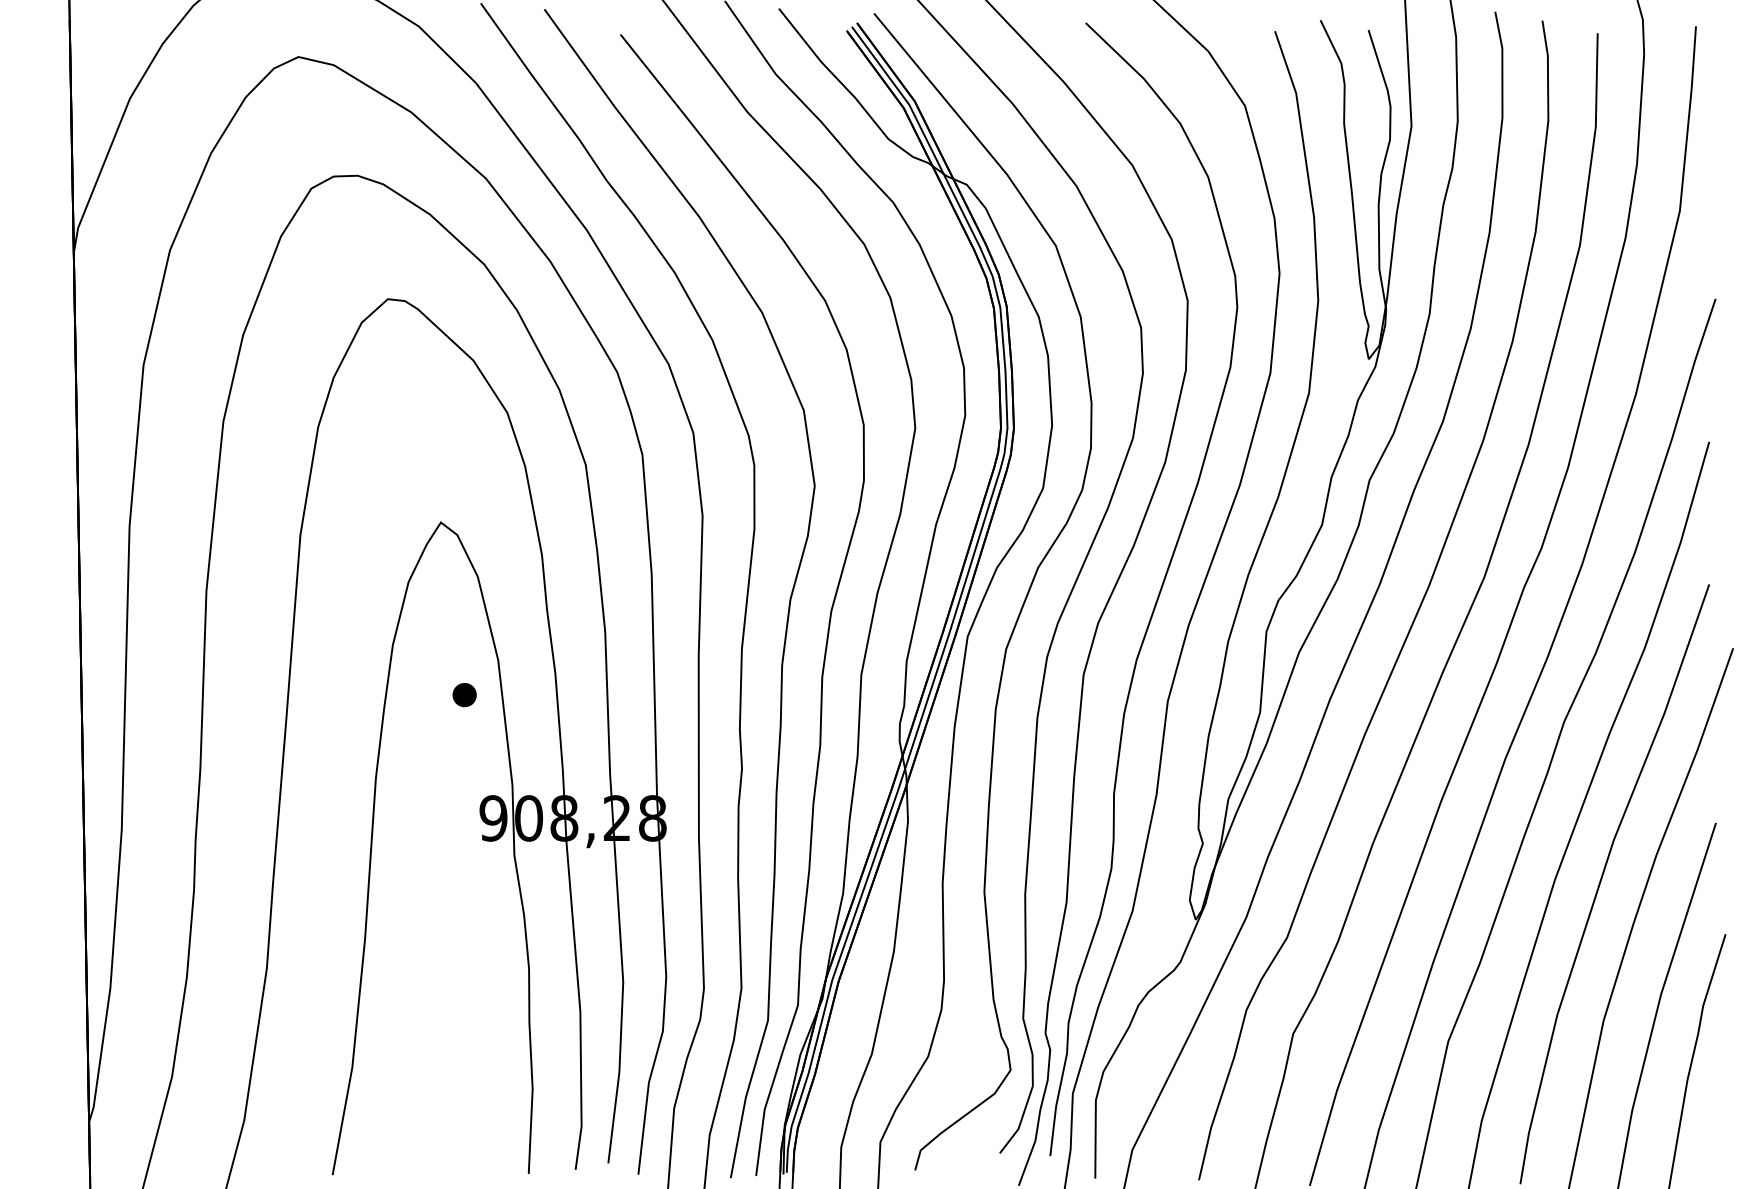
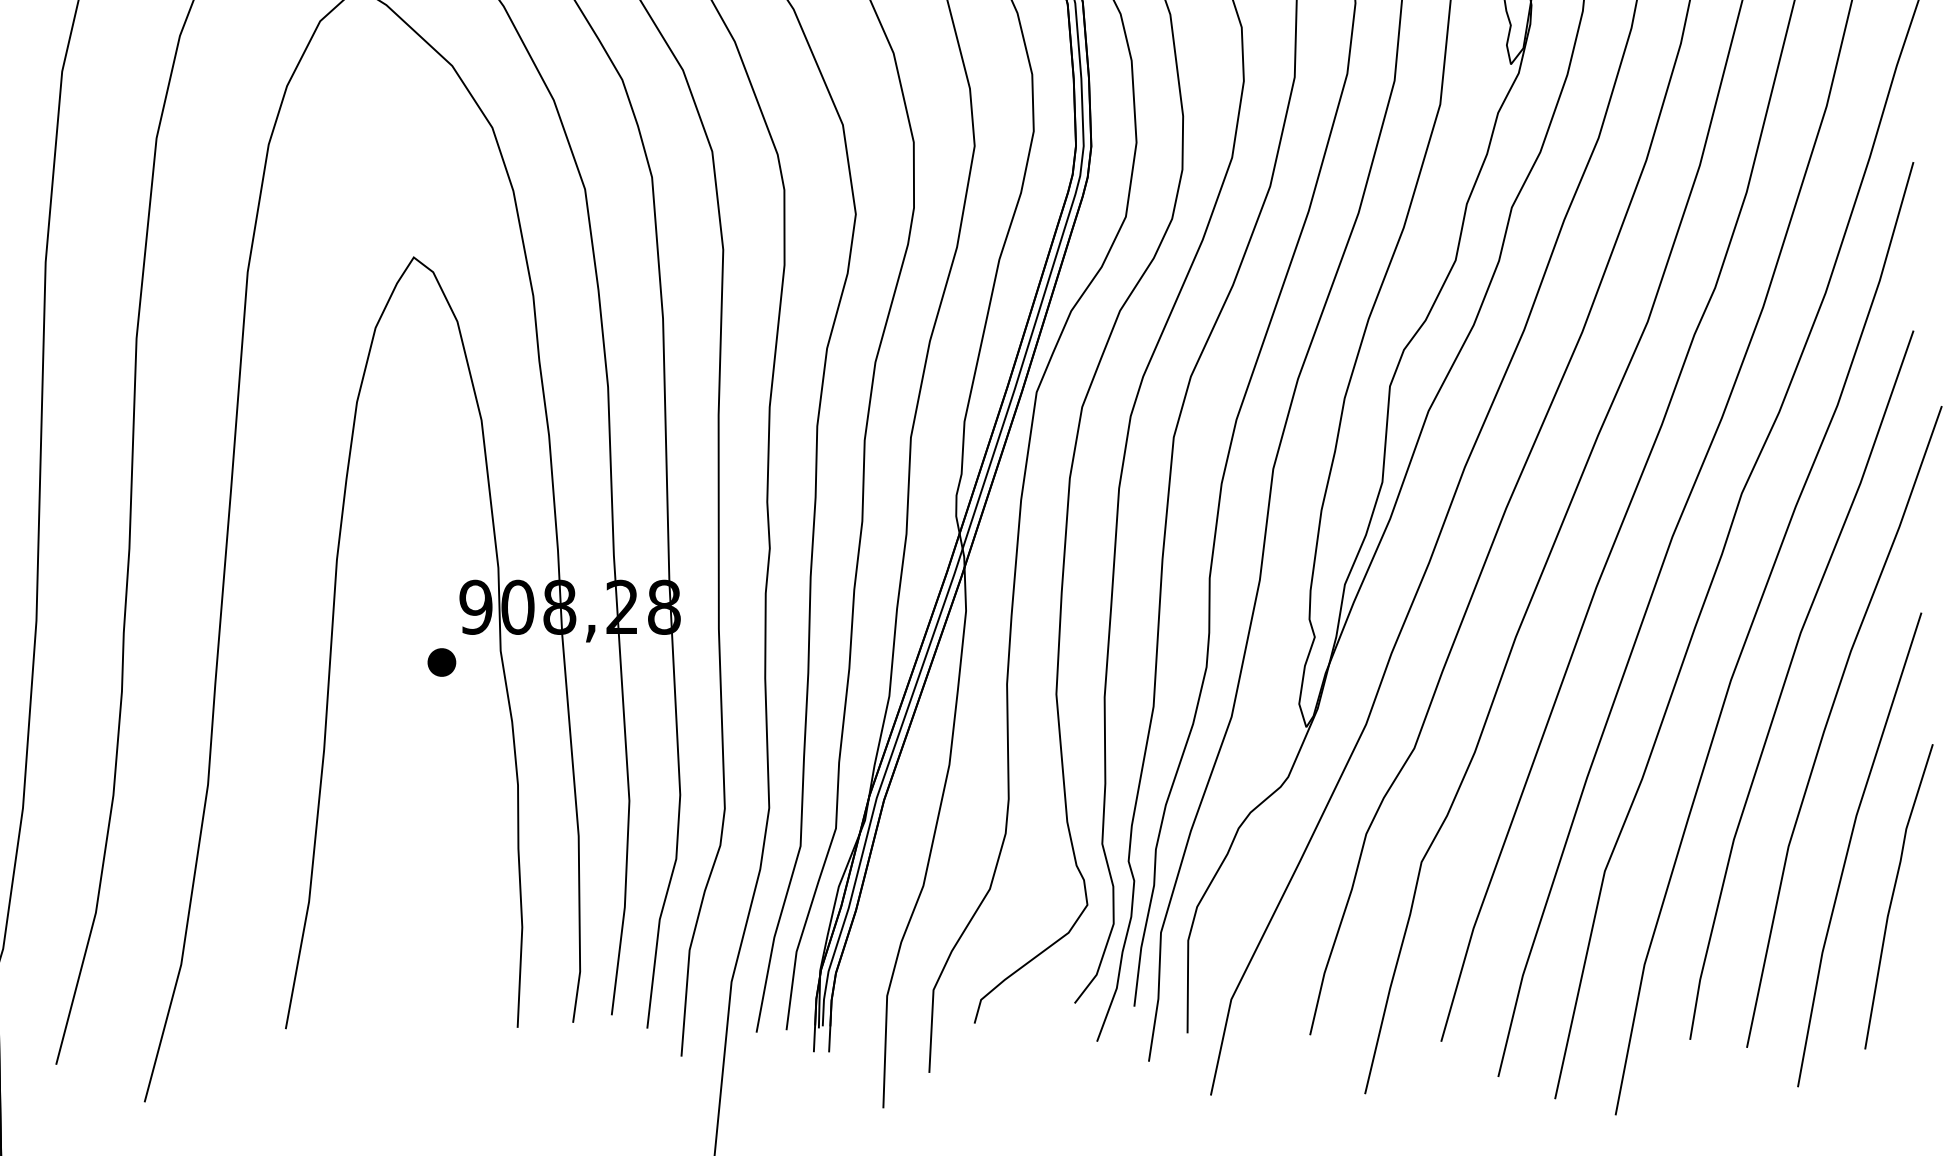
part: (464, 695) -> (441, 662), moved

